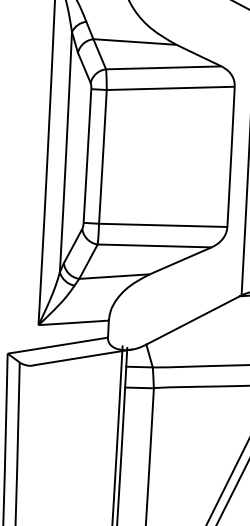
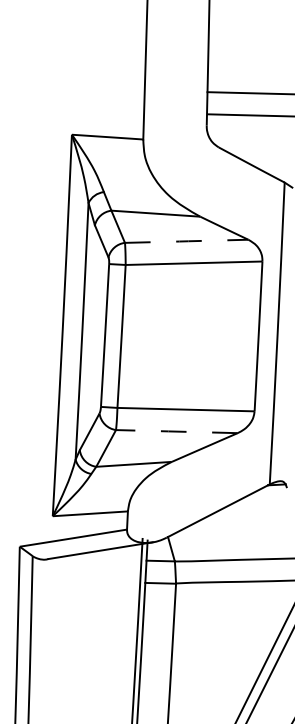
line: (163, 68) -> (186, 241), solid -> dashed
line: (154, 245) -> (176, 431), solid -> dashed

